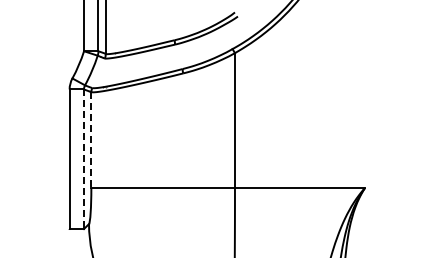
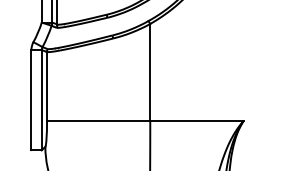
line: (91, 140) -> (47, 86), dashed -> solid
line: (84, 159) -> (42, 100), dashed -> solid

